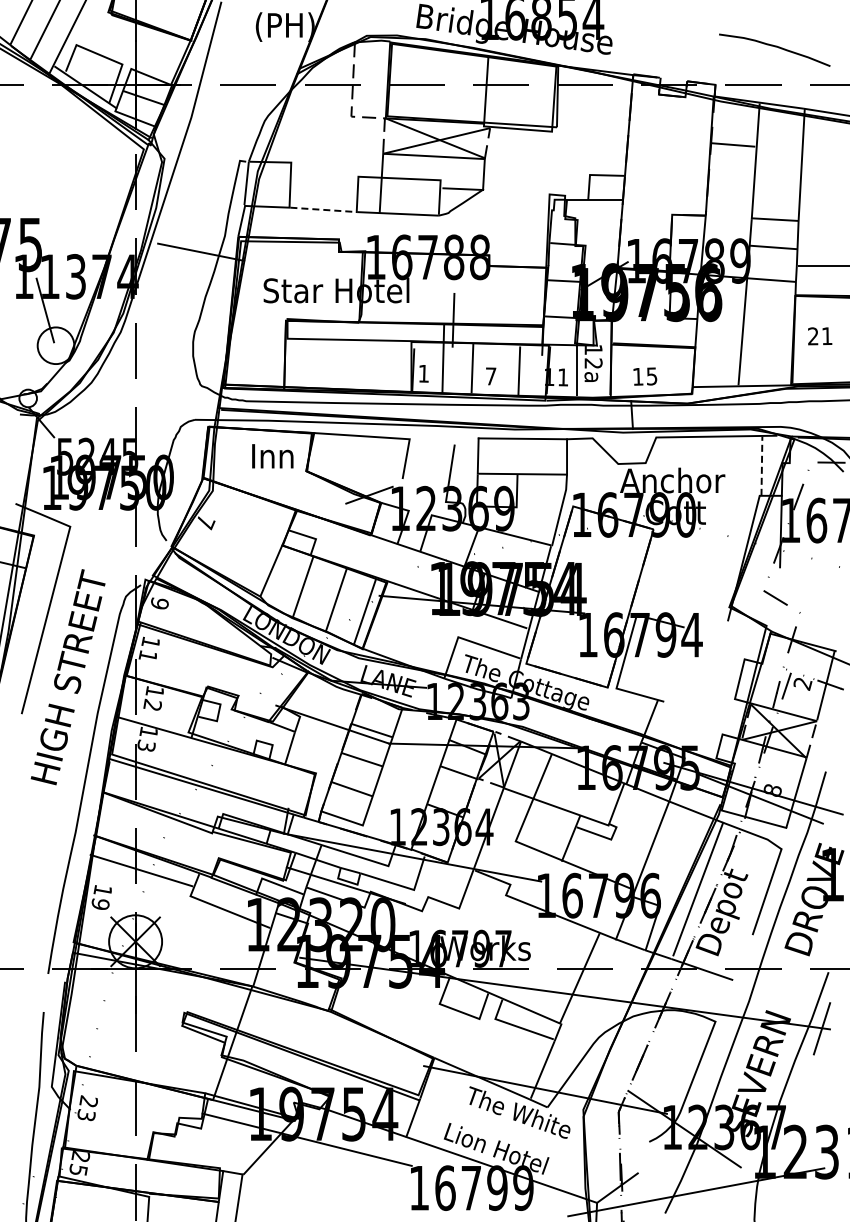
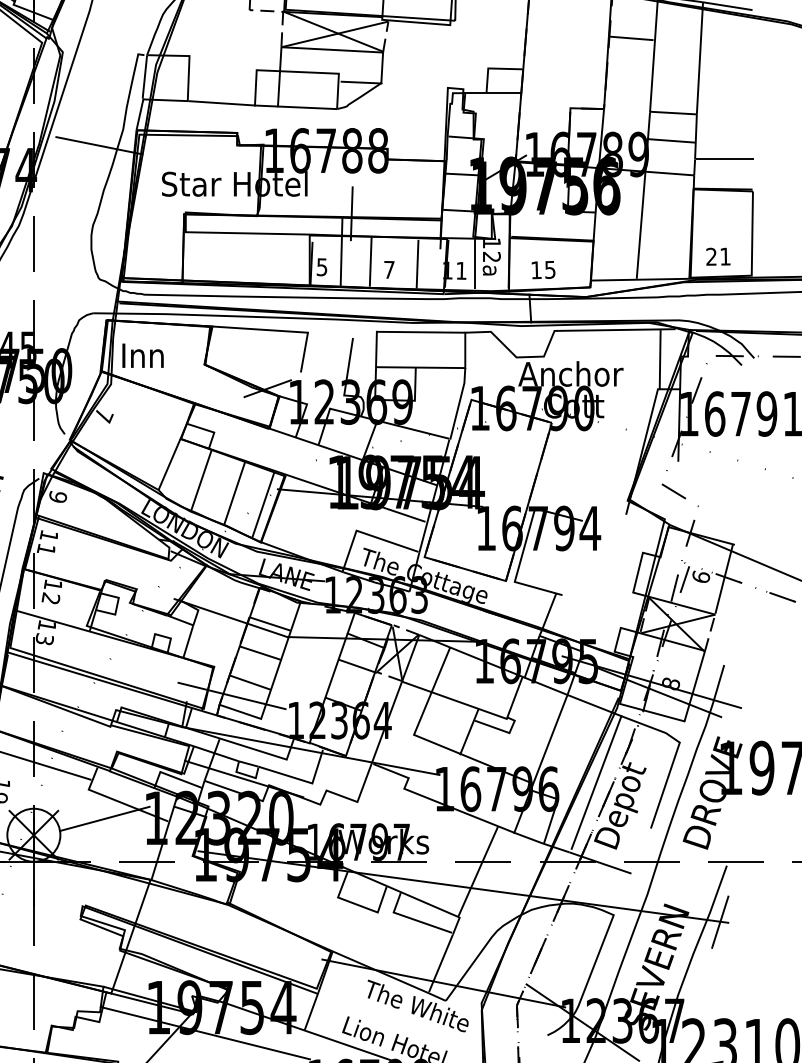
line: (323, 209) -> (221, 102), dashed -> solid
text: (820, 336) -> (718, 256), moved
text: (423, 373) -> (321, 266), 1 -> 5
text: (272, 456) -> (142, 355), moved
line: (761, 466) -> (659, 359), dashed -> solid
text: (802, 683) -> (700, 576), 2 -> 6
line: (333, 802) -> (231, 695), added
line: (206, 925) -> (104, 818), added

